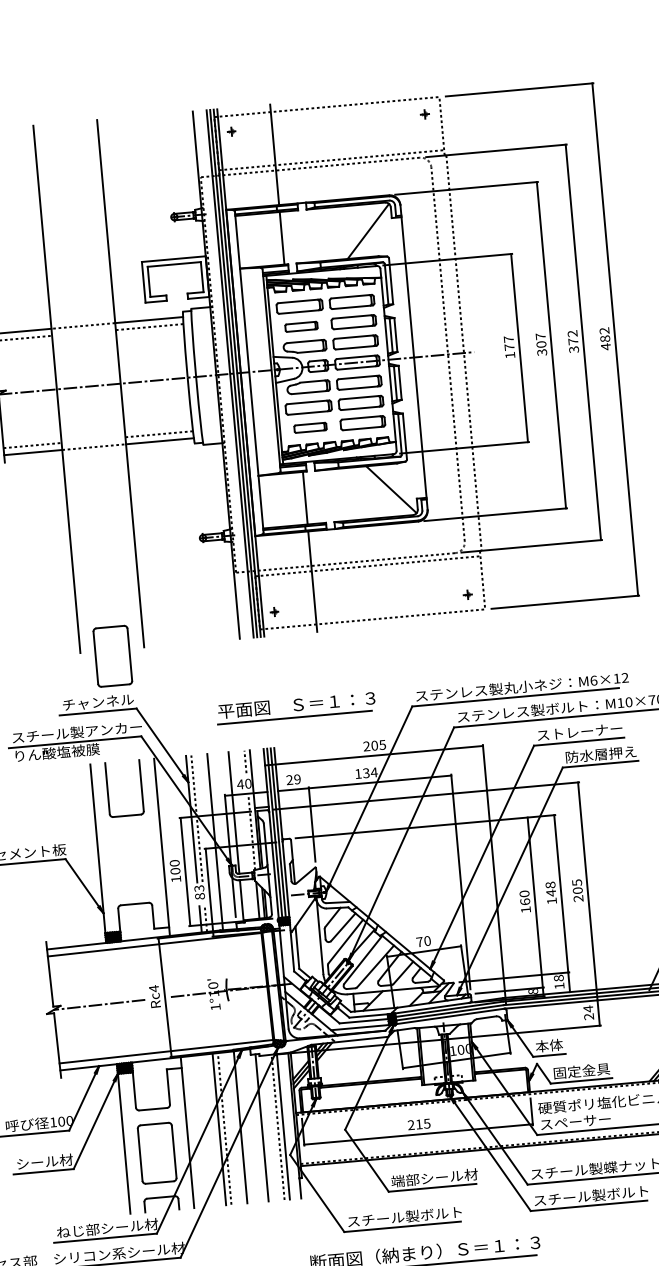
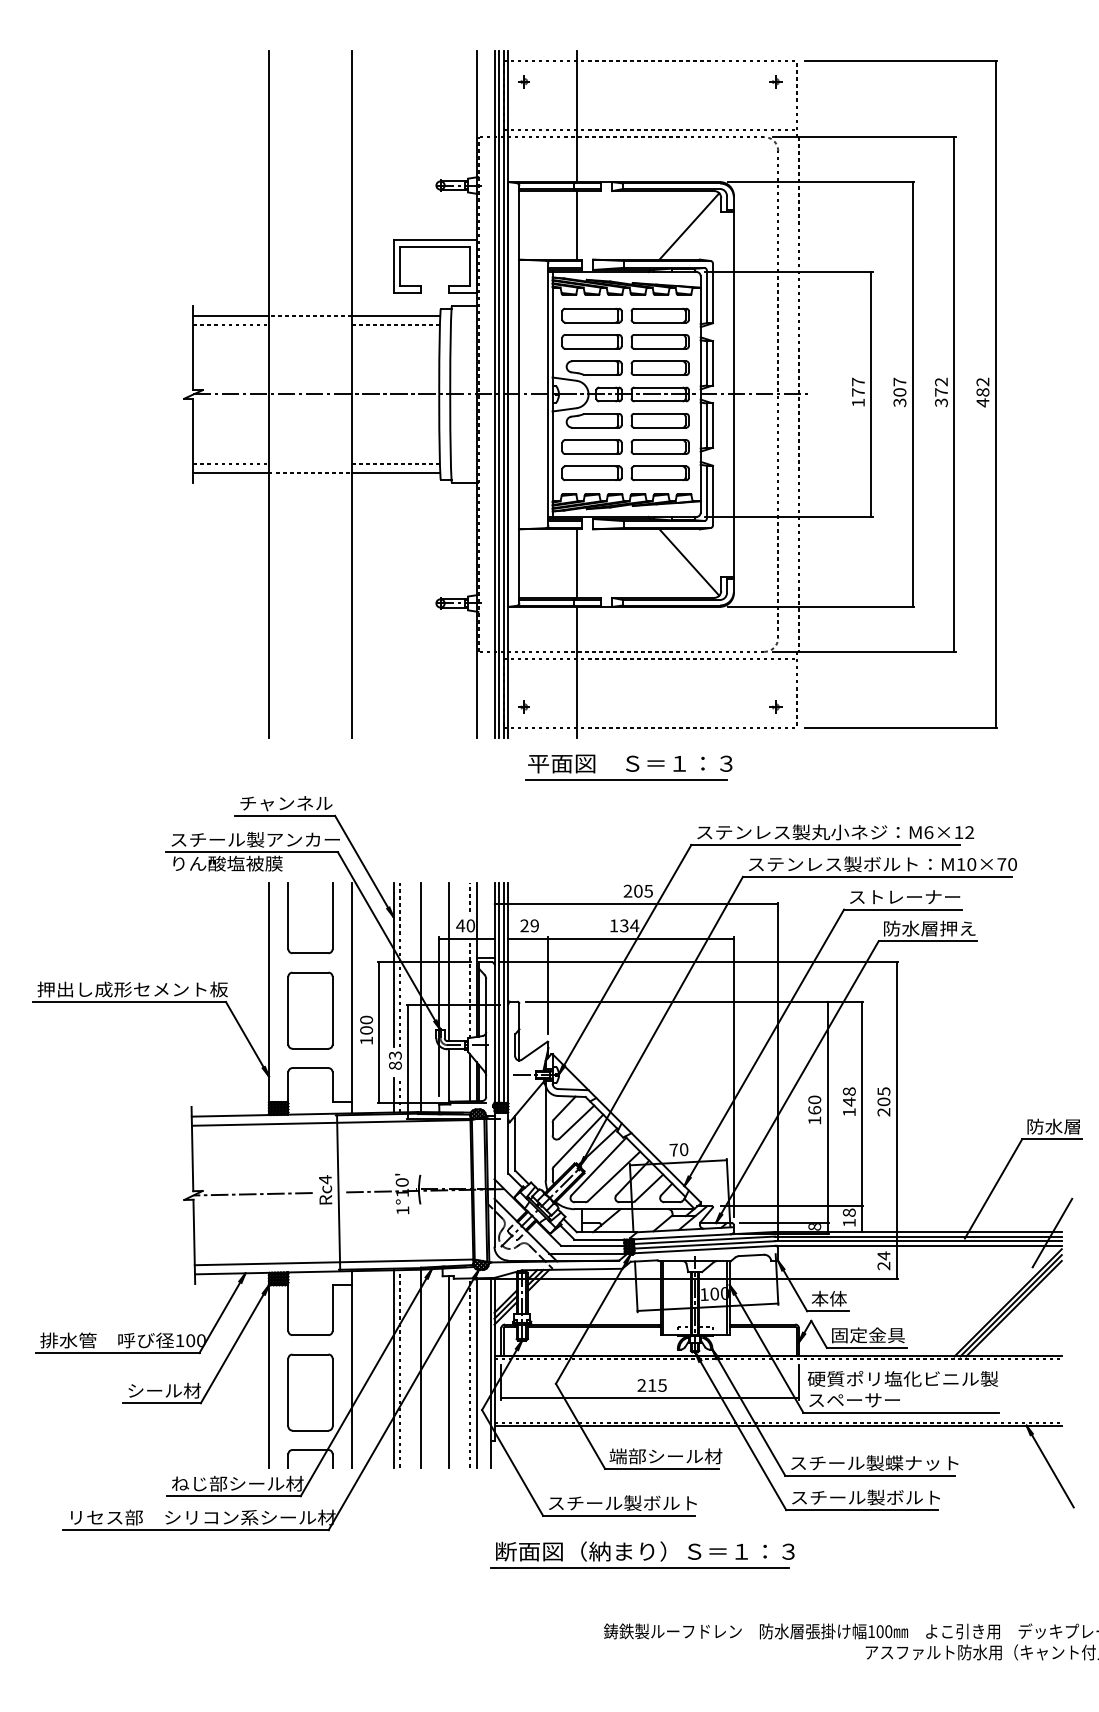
part: (301, 326) -> (591, 341), size x1.43
part: (310, 427) -> (591, 473), size x1.43
part: (112, 656) -> (310, 1010), moved
part: (295, 708) -> (628, 767), moved

